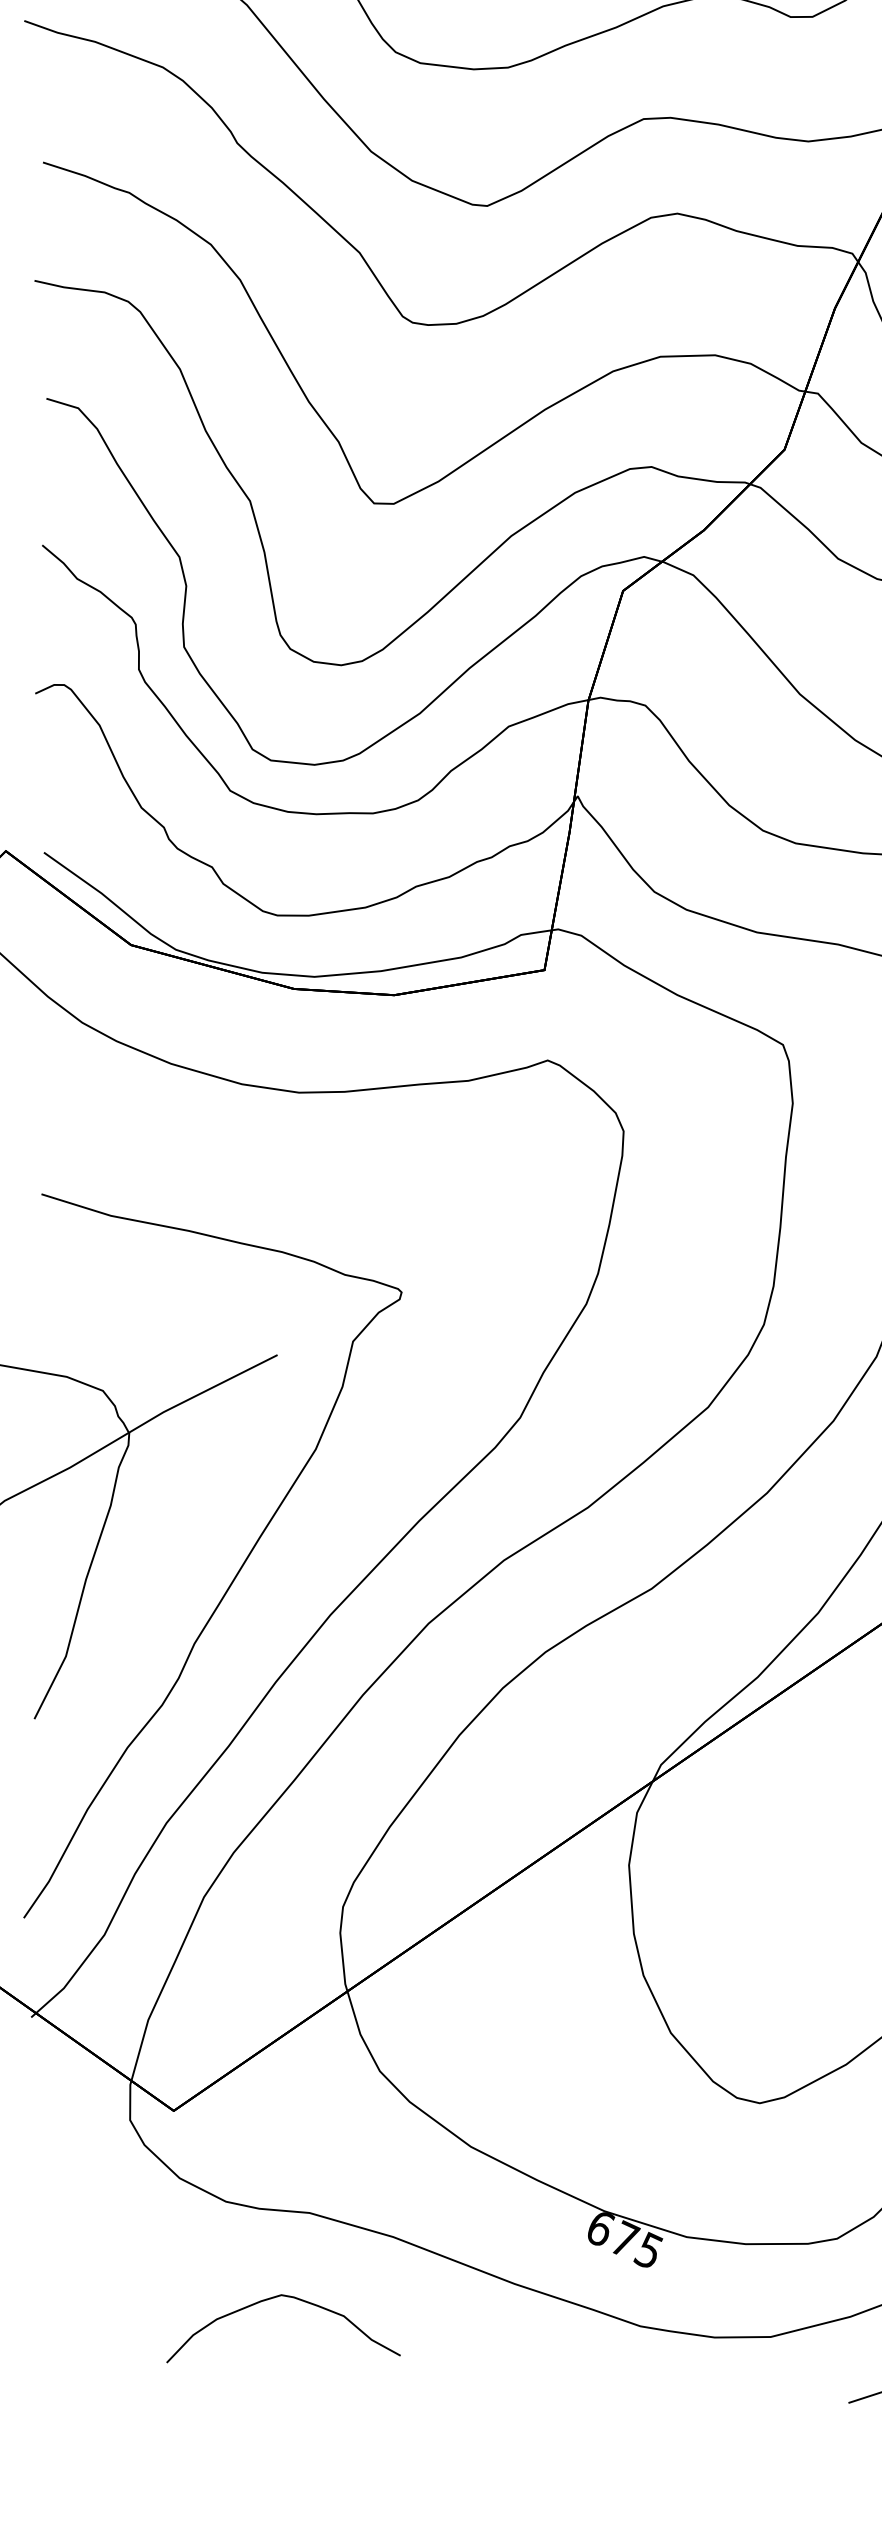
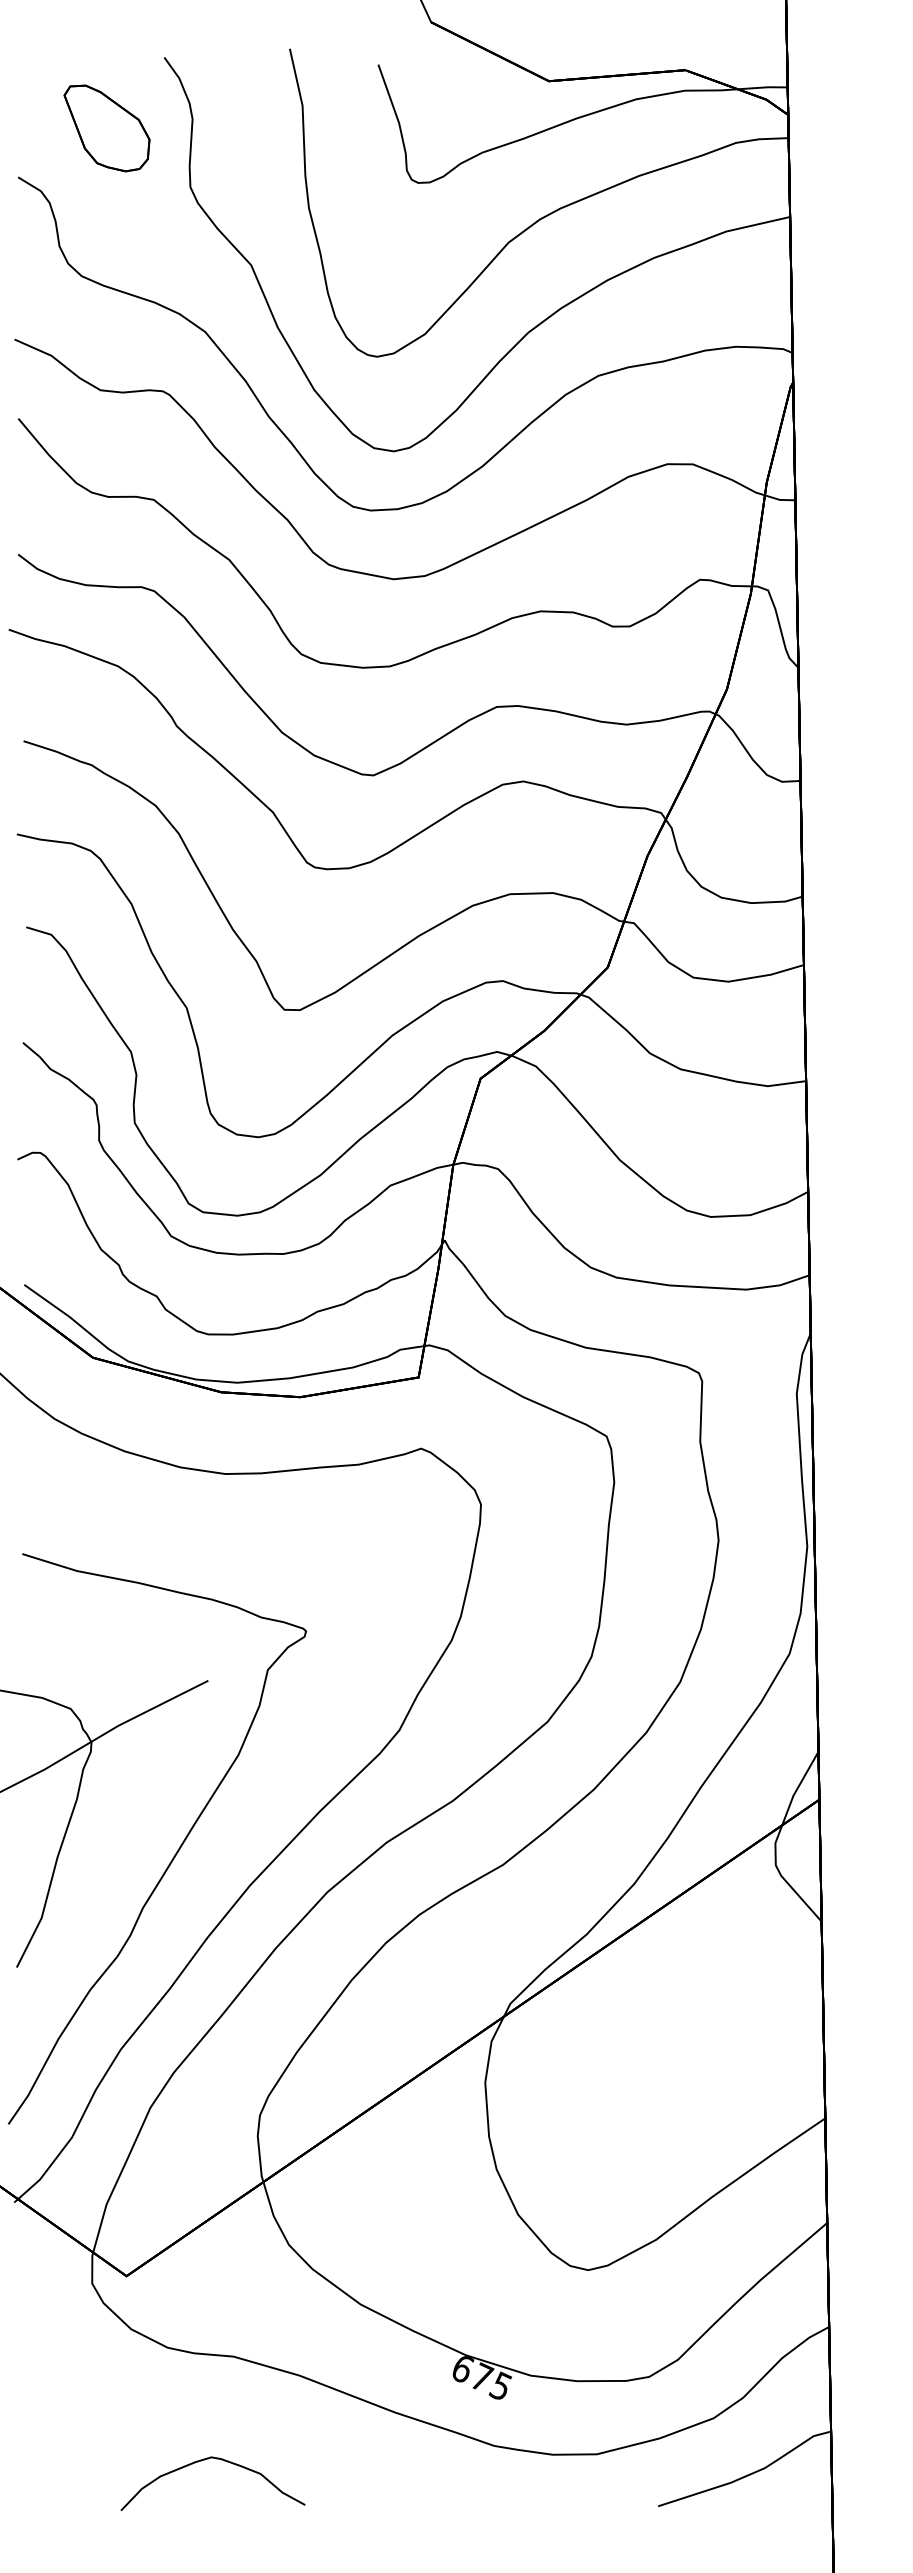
curve: (273, 2299) -> (205, 2460), moved

